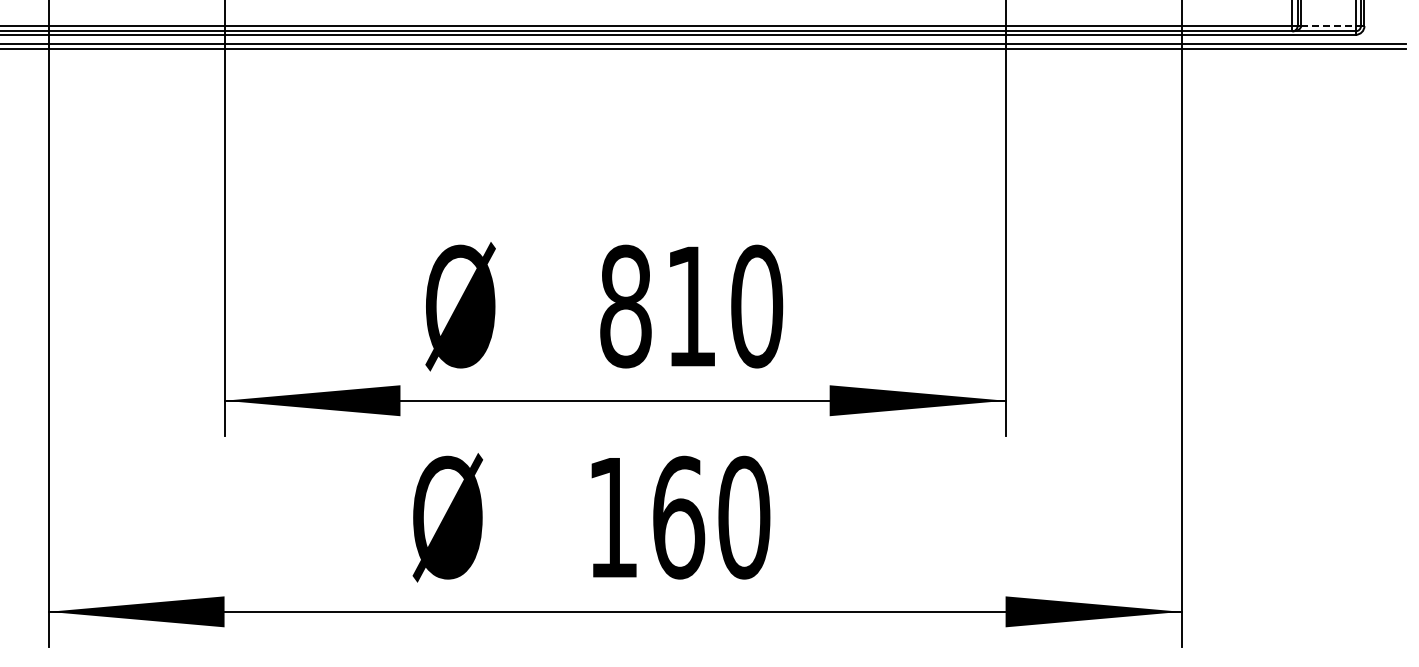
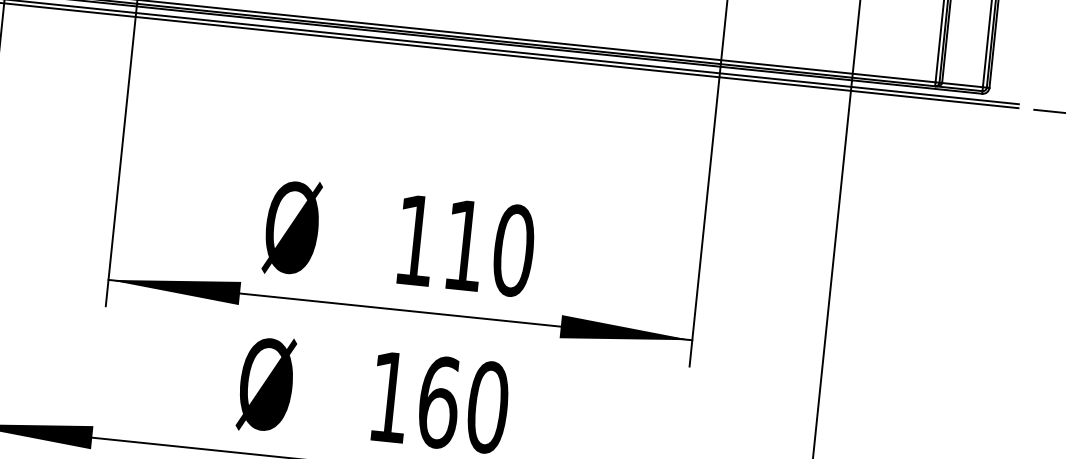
line: (1328, 26) -> (962, 85), dashed -> solid
text: (625, 306) -> (415, 240), 810 -> 110

